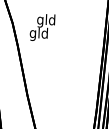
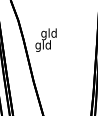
text: (41, 26) -> (45, 39), moved

